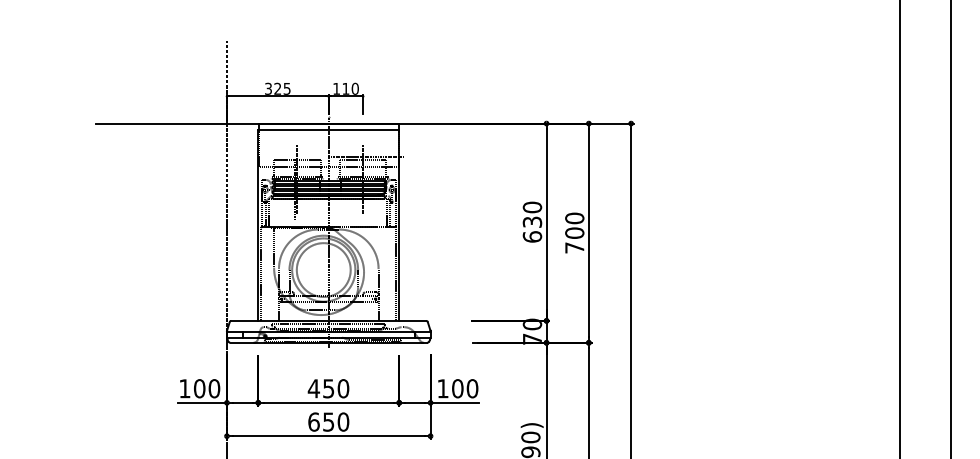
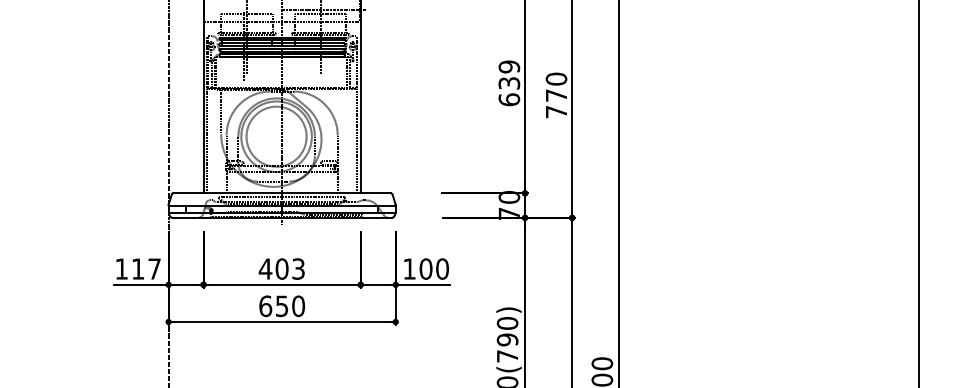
text: (532, 207) -> (509, 66), 630 -> 639
text: (574, 232) -> (556, 94), 700 -> 770
text: (207, 388) -> (146, 268), 100 -> 117
text: (336, 388) -> (290, 268), 450 -> 403

